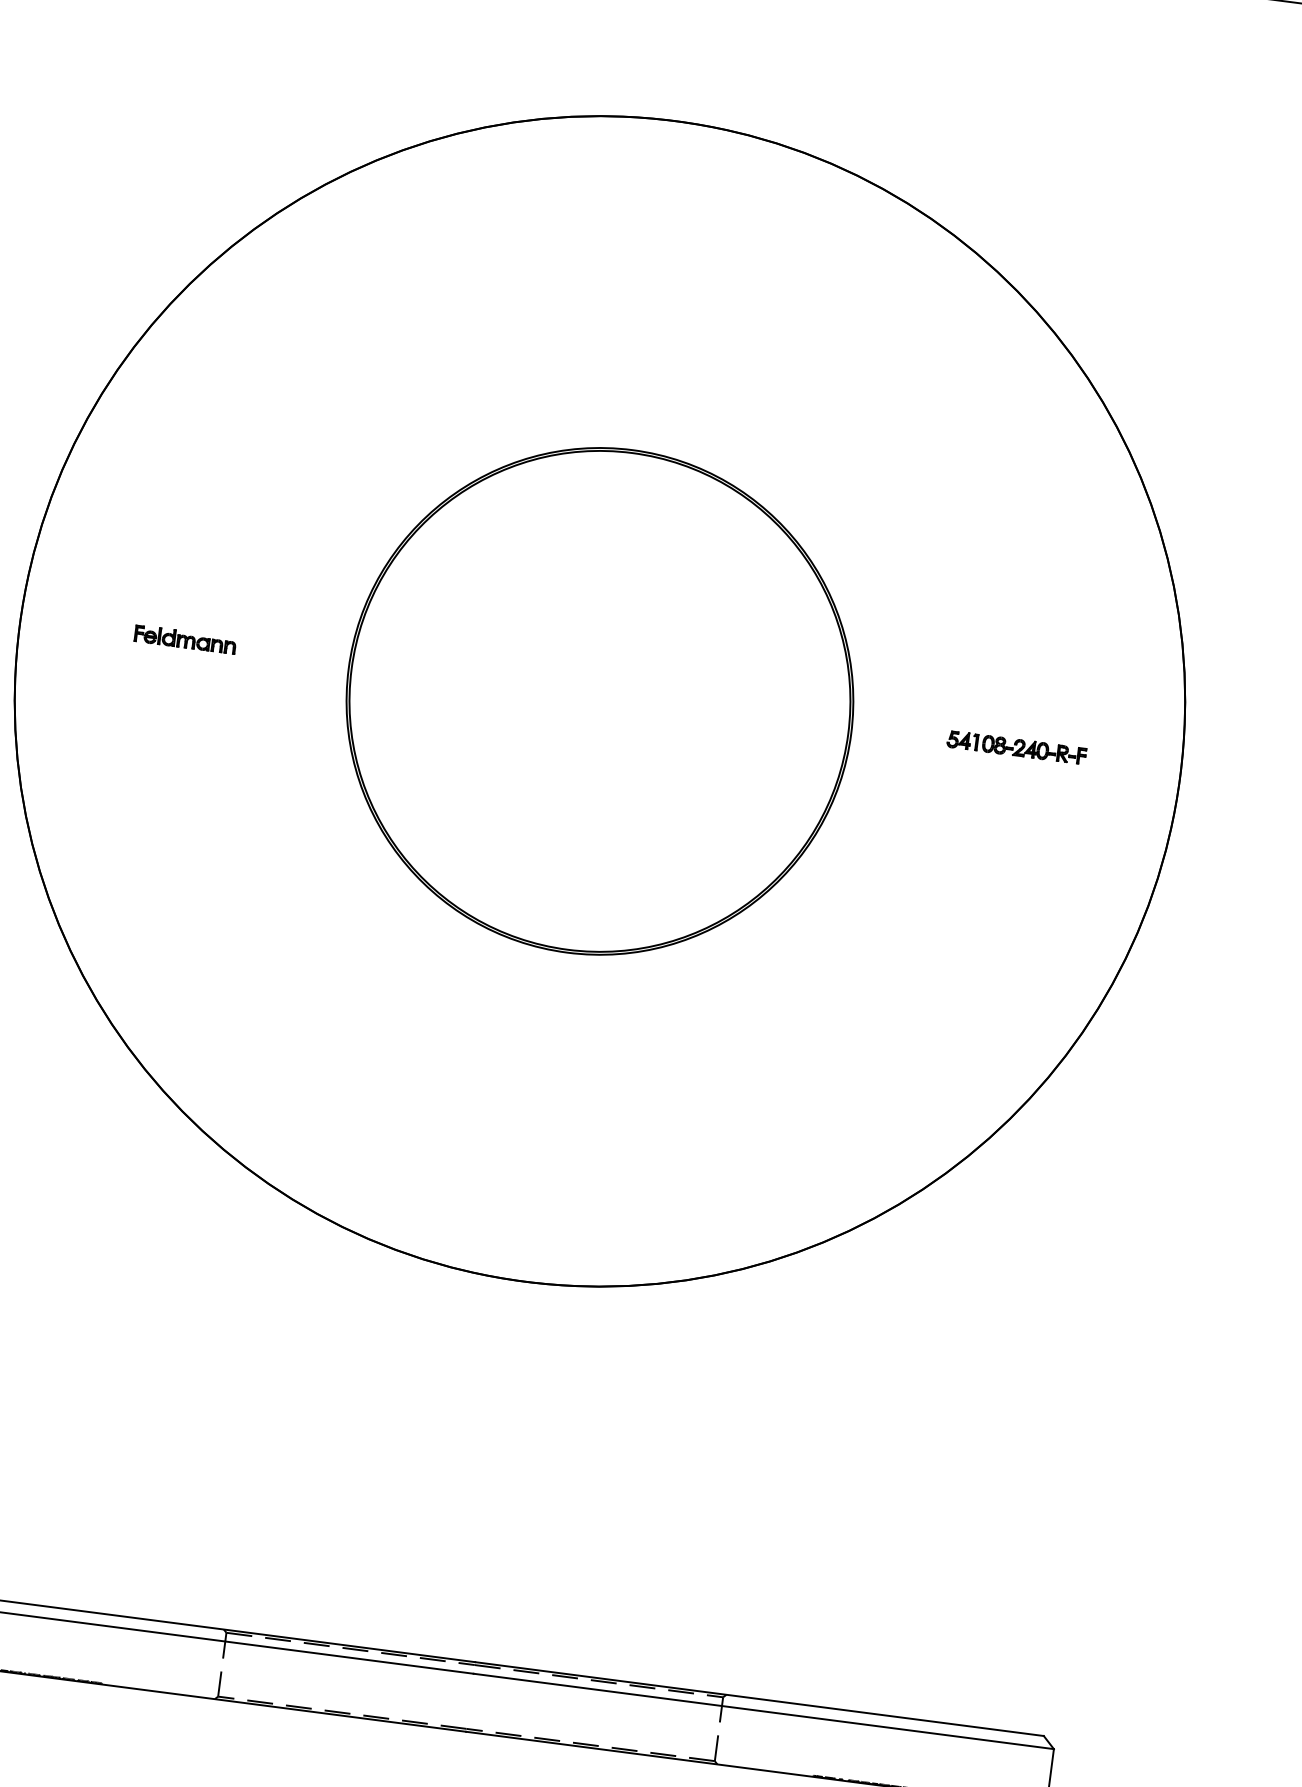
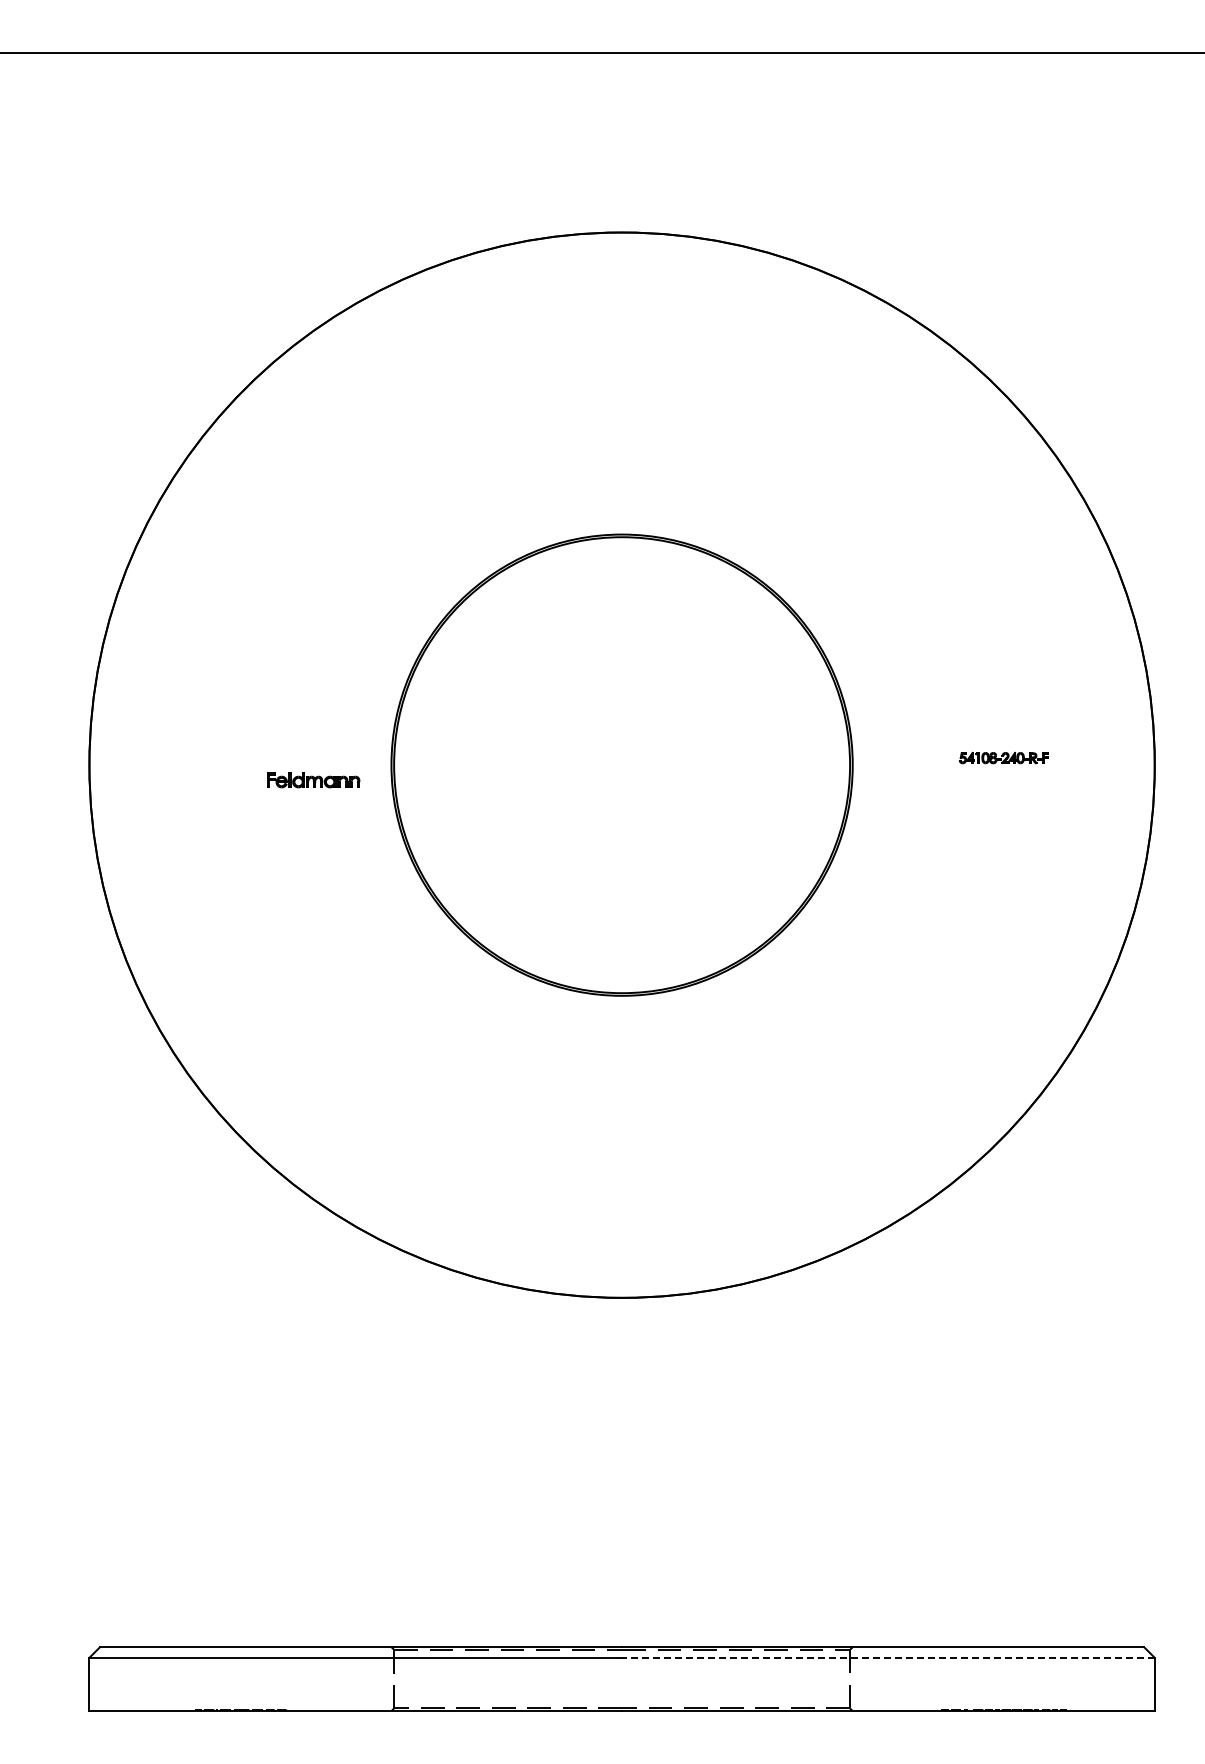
part: (185, 640) -> (313, 780), moved
part: (1016, 746) -> (1003, 757), size x0.7
line: (762, 1710) -> (887, 1657), solid -> dashed

